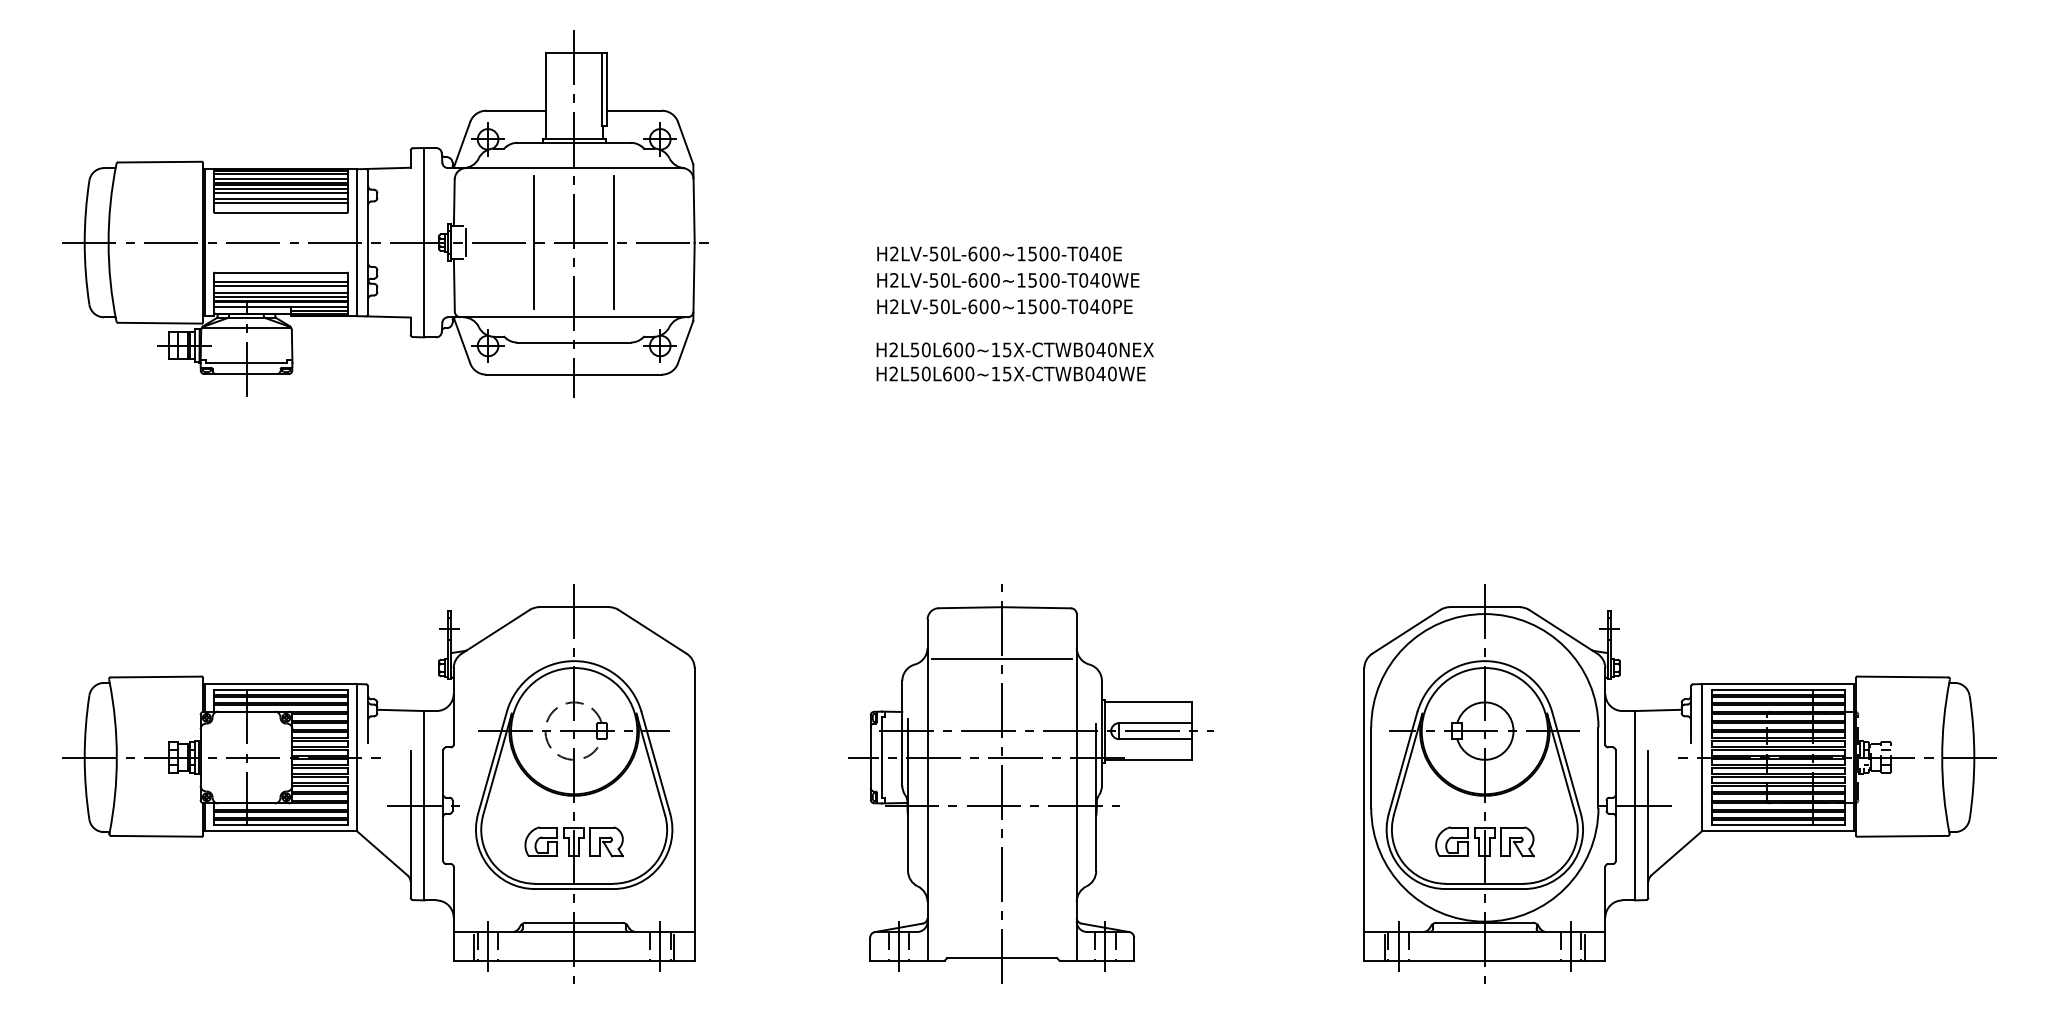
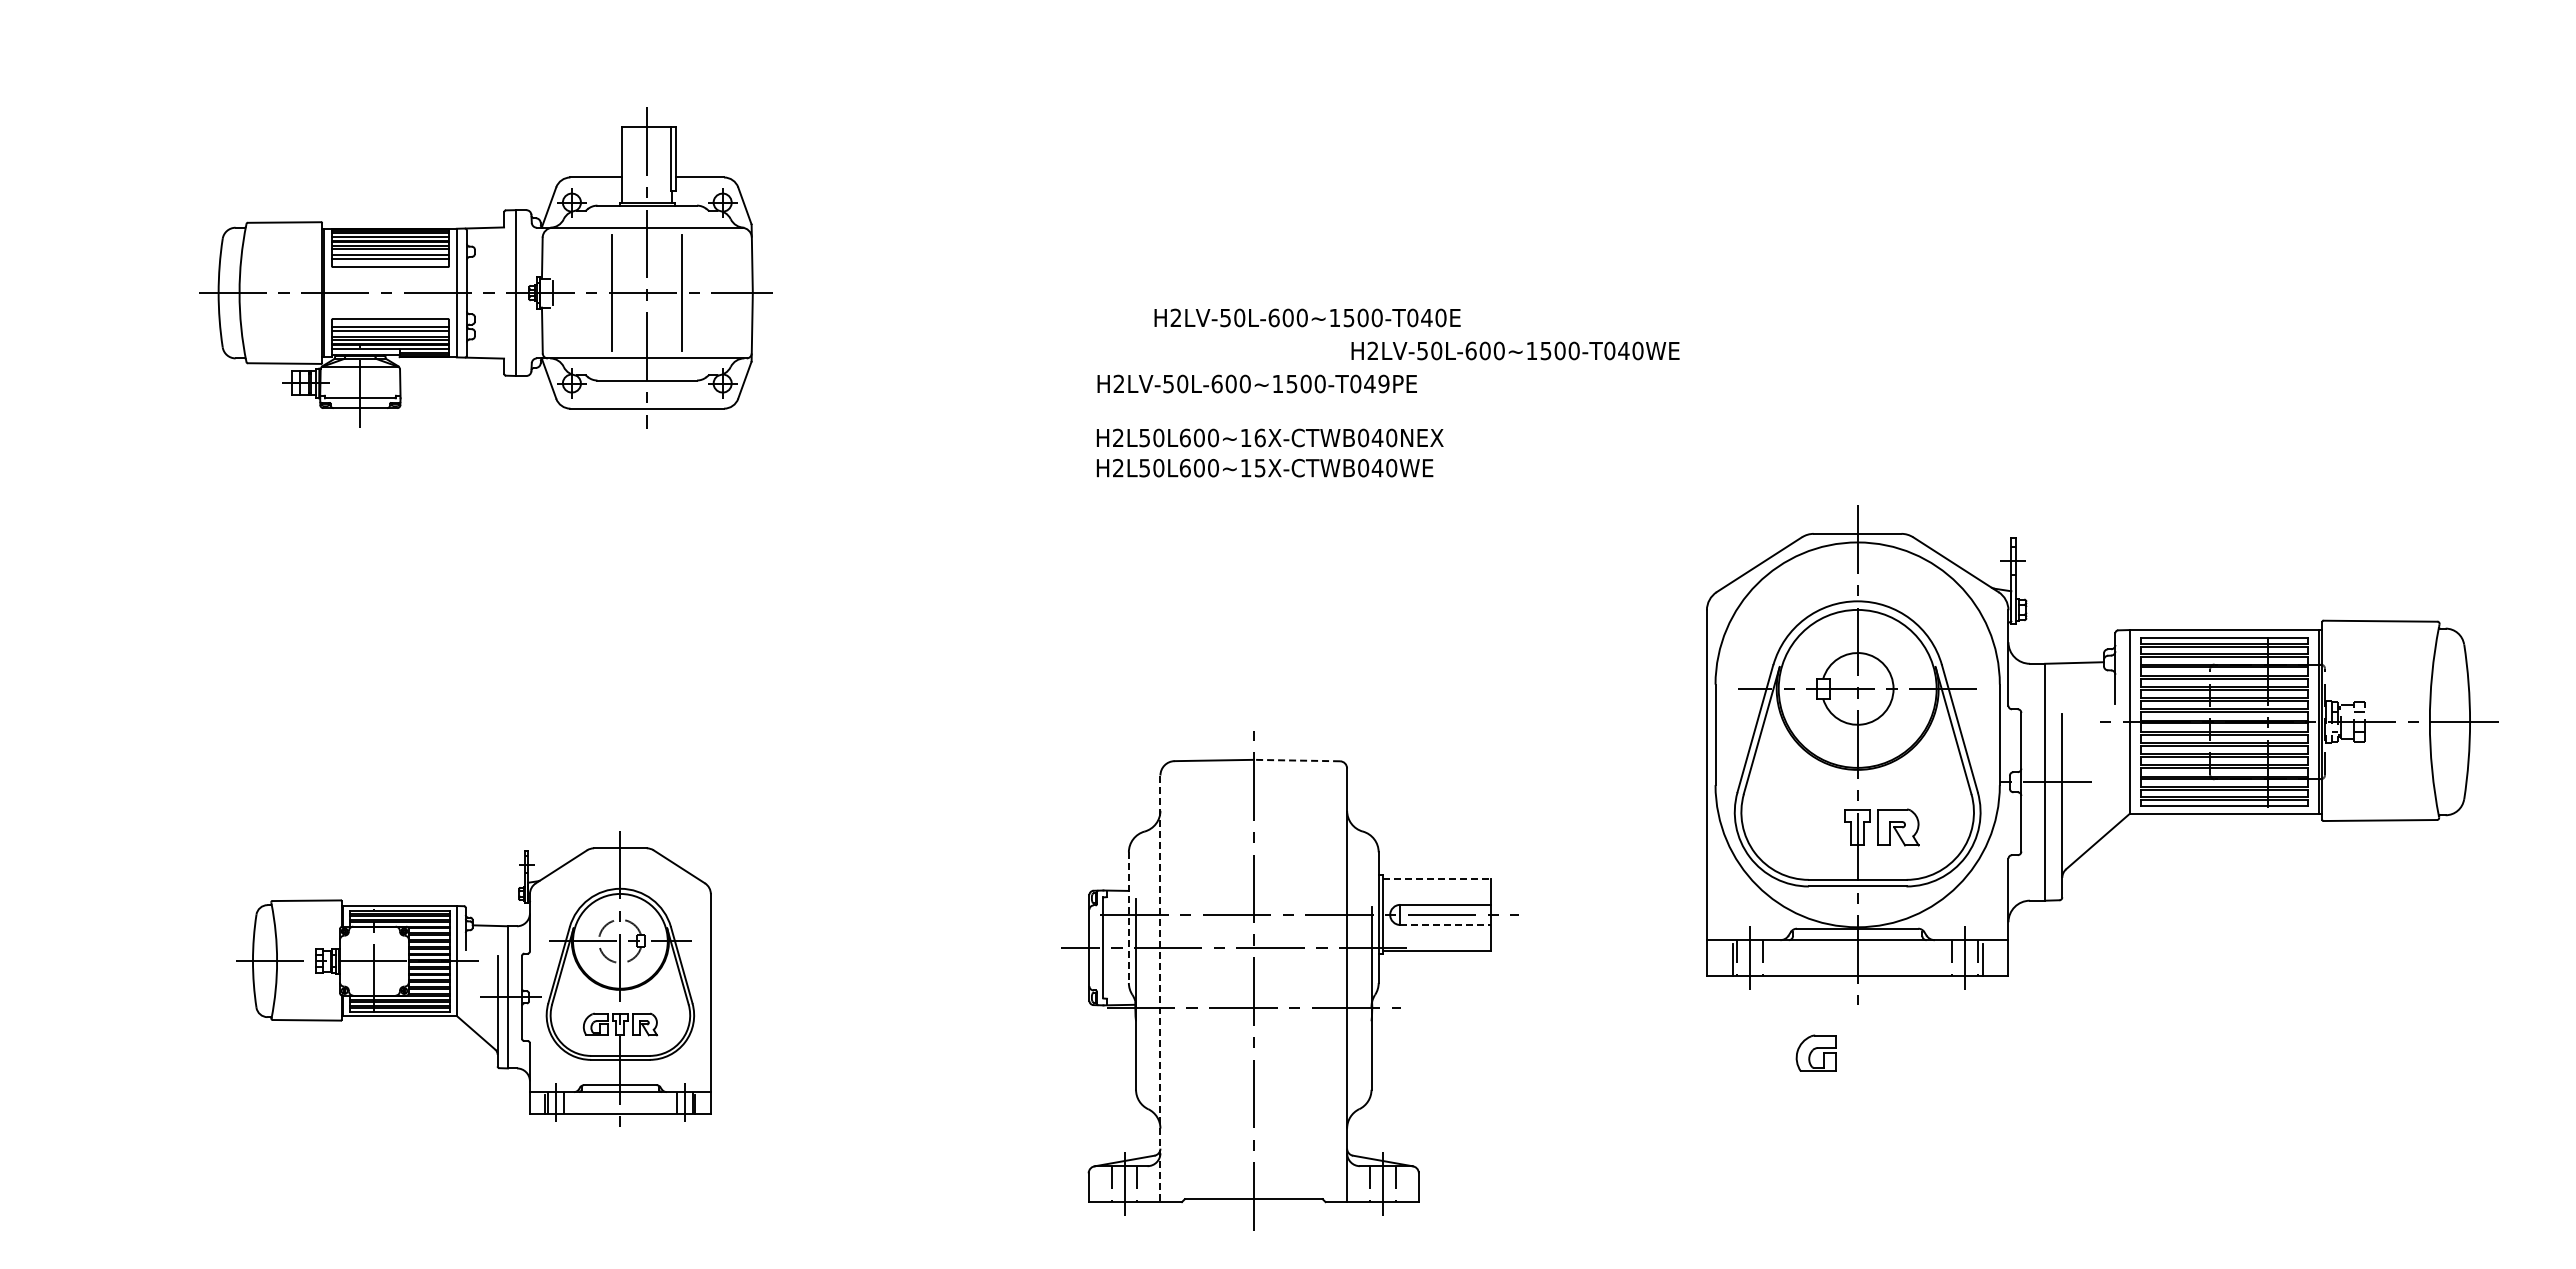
part: (384, 213) -> (481, 267), size x0.7
text: (999, 253) -> (1307, 317), moved
text: (1008, 279) -> (1515, 350), moved
text: (1105, 307) -> (1383, 384), H2LV-50L-600~1500-T040PE -> H2LV-50L-600~1500-T049PE
text: (1006, 349) -> (1259, 437), H2L50L600~15X-CTWB040NEX -> H2L50L600~16X-CTWB040NEX
line: (1036, 607) -> (1296, 760), solid -> dashed
line: (1001, 658) -> (1253, 824), removed
line: (1148, 702) -> (1436, 879), solid -> dashed
line: (902, 734) -> (1128, 918), solid -> dashed
line: (1155, 738) -> (1445, 924), solid -> dashed
part: (378, 783) -> (473, 980), size x0.6
part: (1680, 783) -> (2102, 754), moved
line: (927, 790) -> (1160, 989), solid -> dashed

